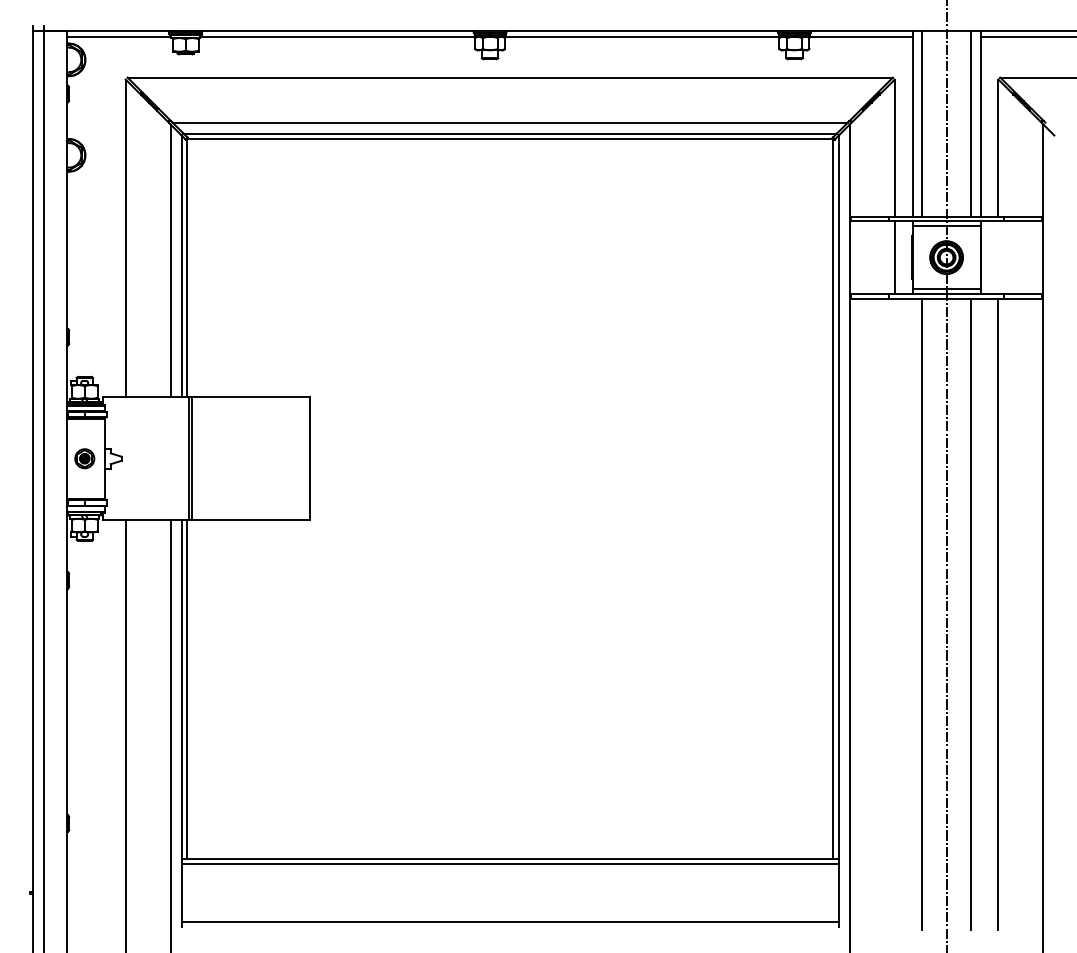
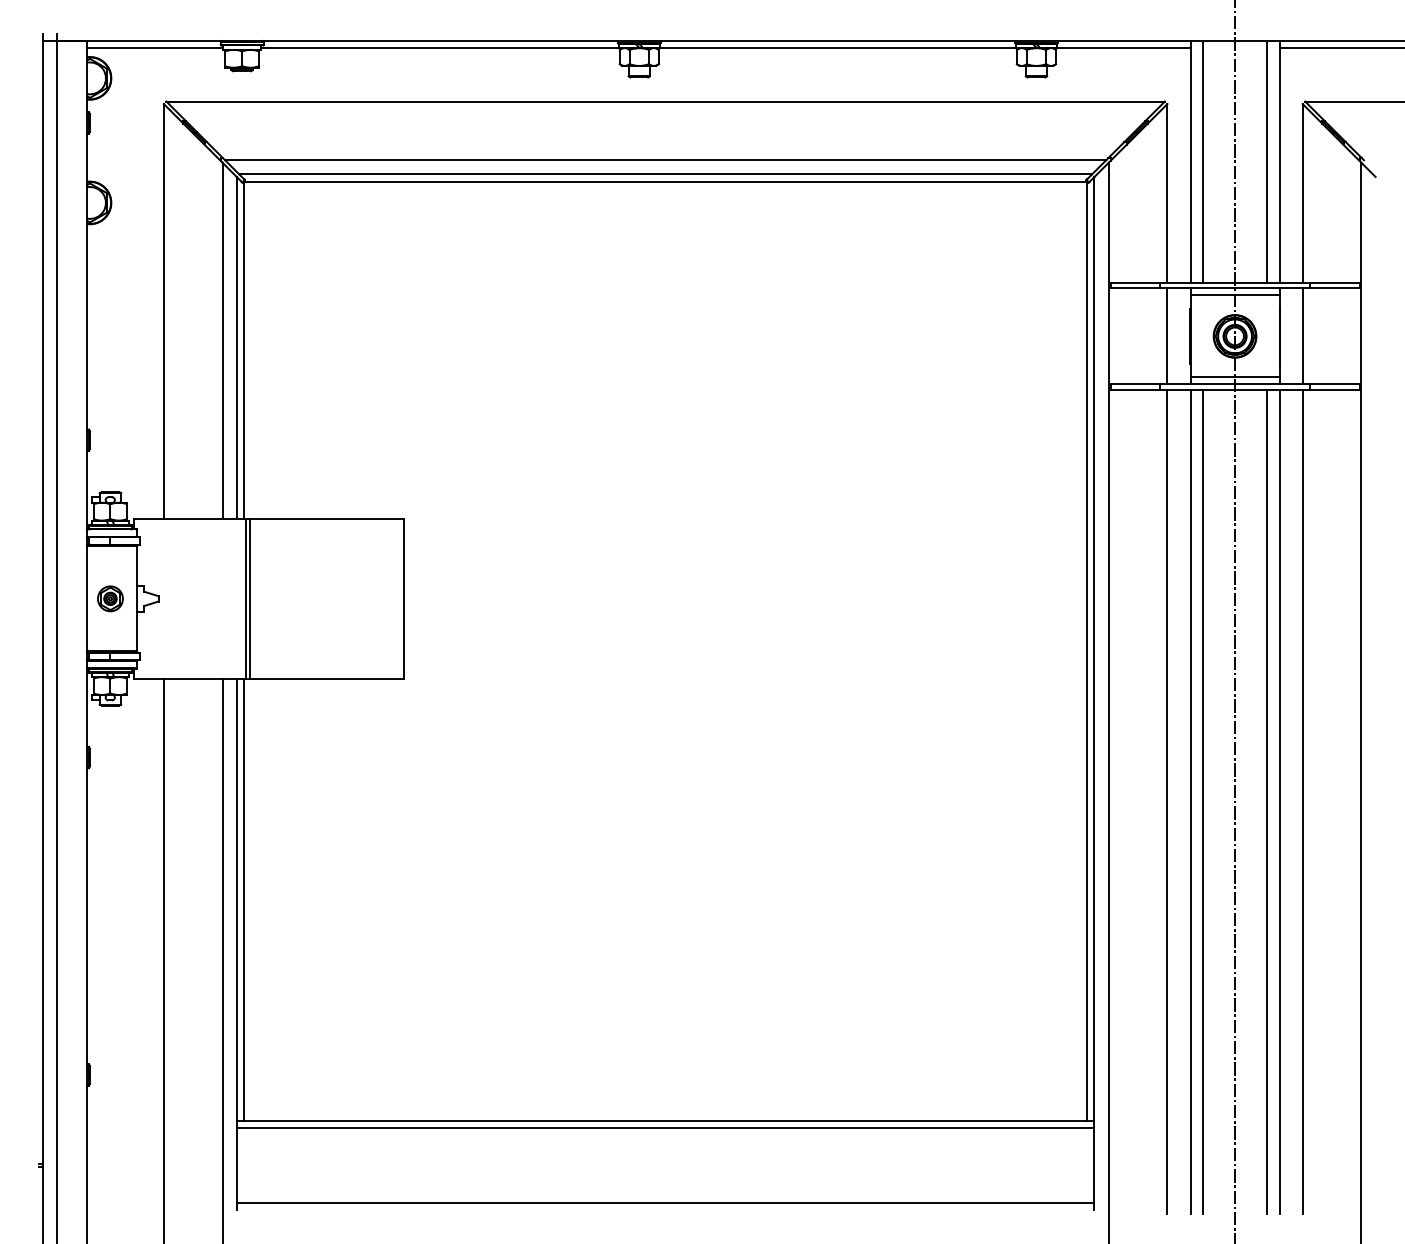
line: (998, 257) -> (1302, 336), added
line: (894, 613) -> (1167, 800), added
line: (912, 613) -> (1190, 800), added
line: (980, 613) -> (1279, 800), added

